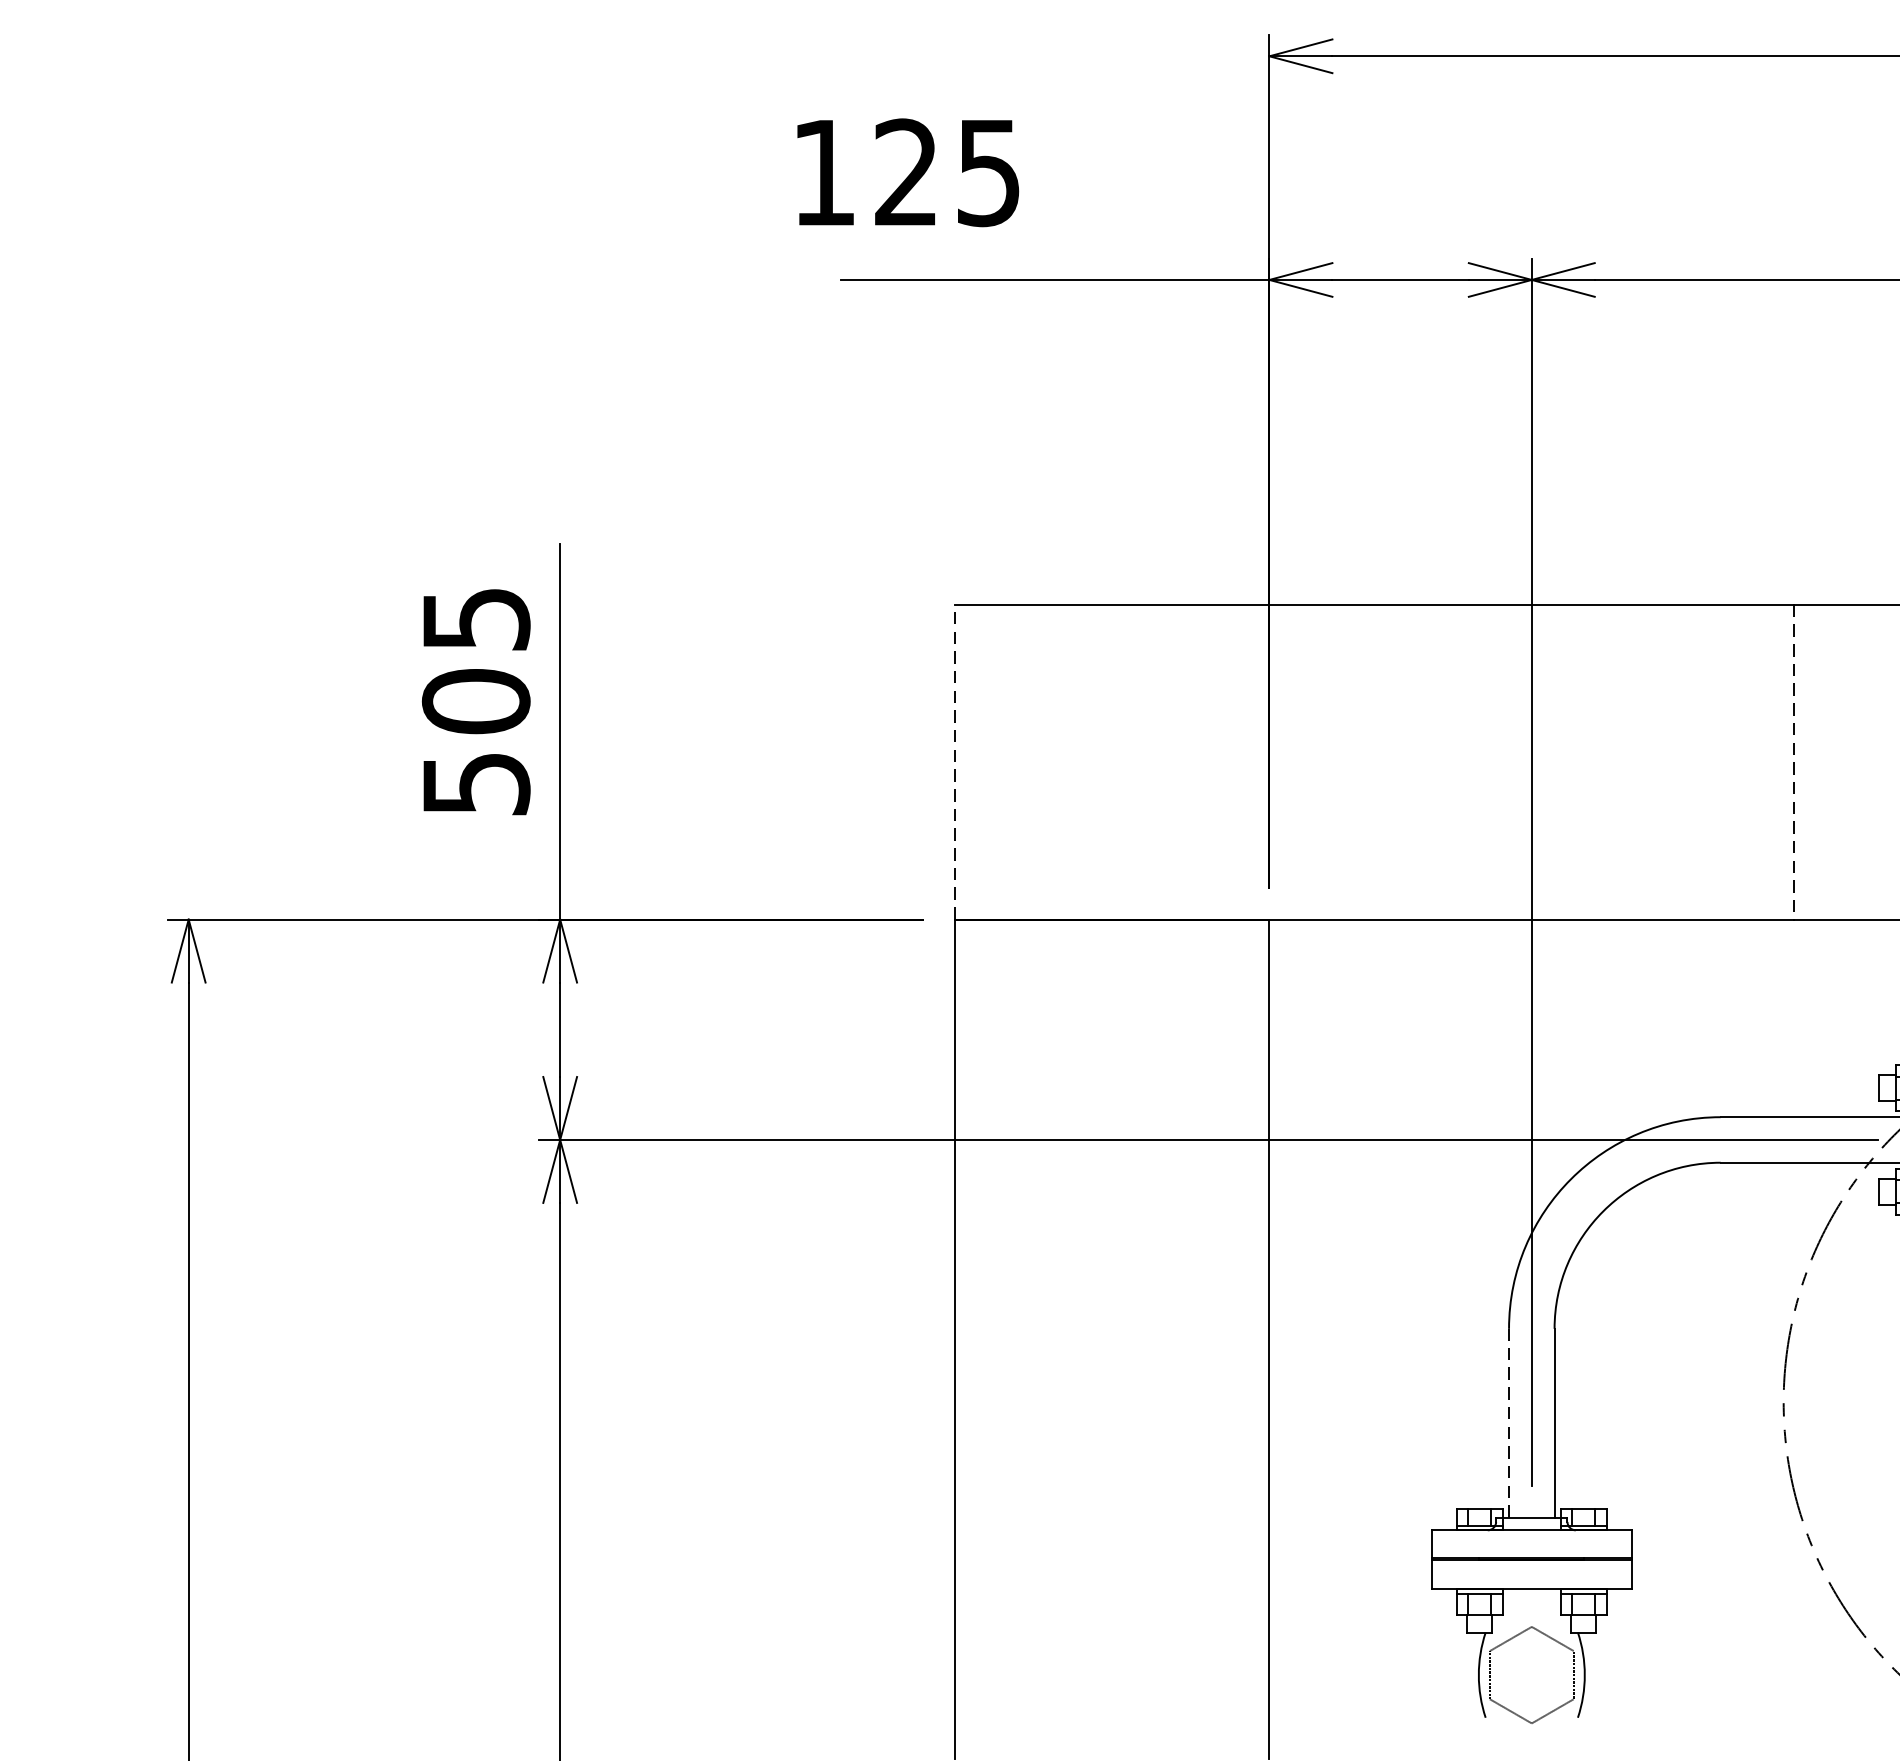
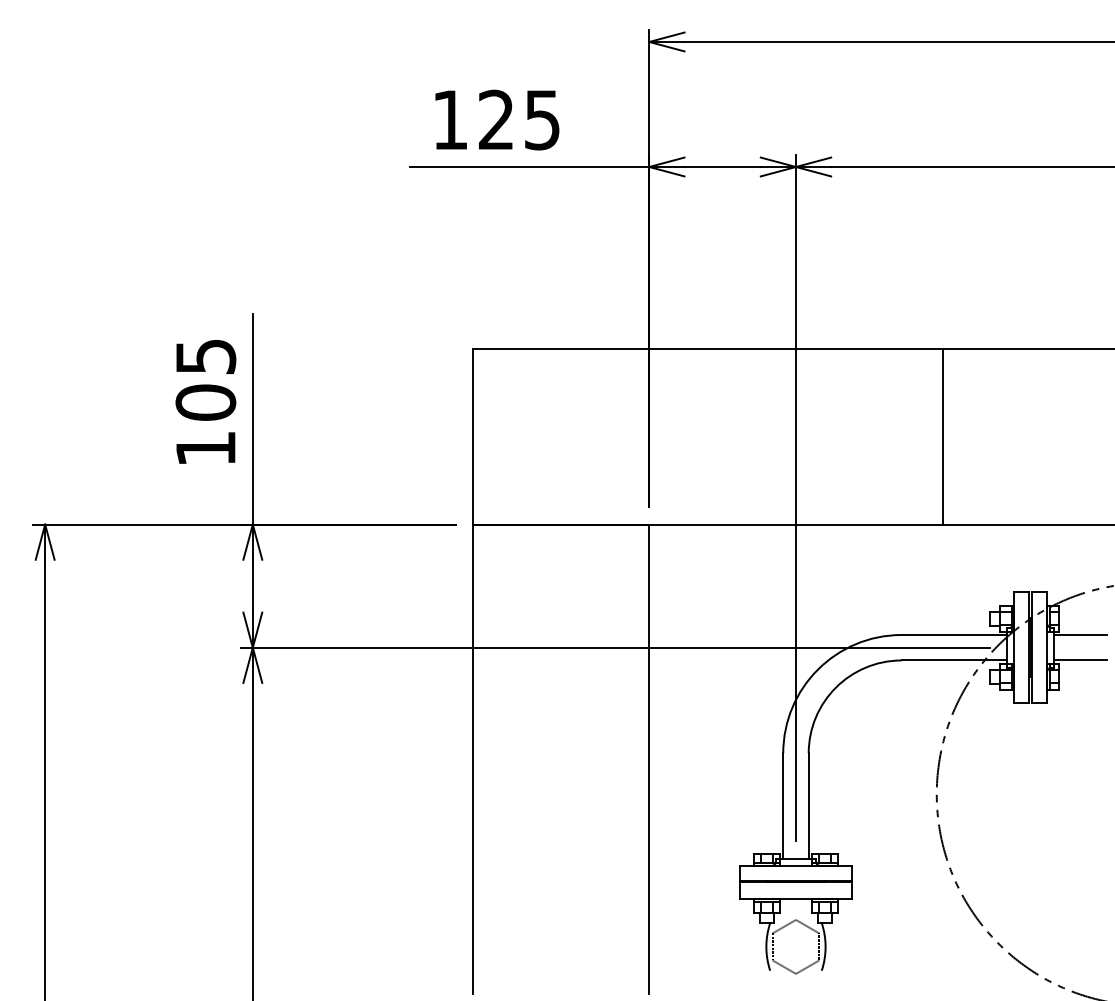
text: (908, 171) -> (497, 119), moved
line: (954, 762) -> (473, 436), dashed -> solid
line: (1793, 762) -> (942, 436), dashed -> solid
text: (477, 785) -> (206, 449), 505 -> 105
line: (1509, 1423) -> (783, 806), dashed -> solid

